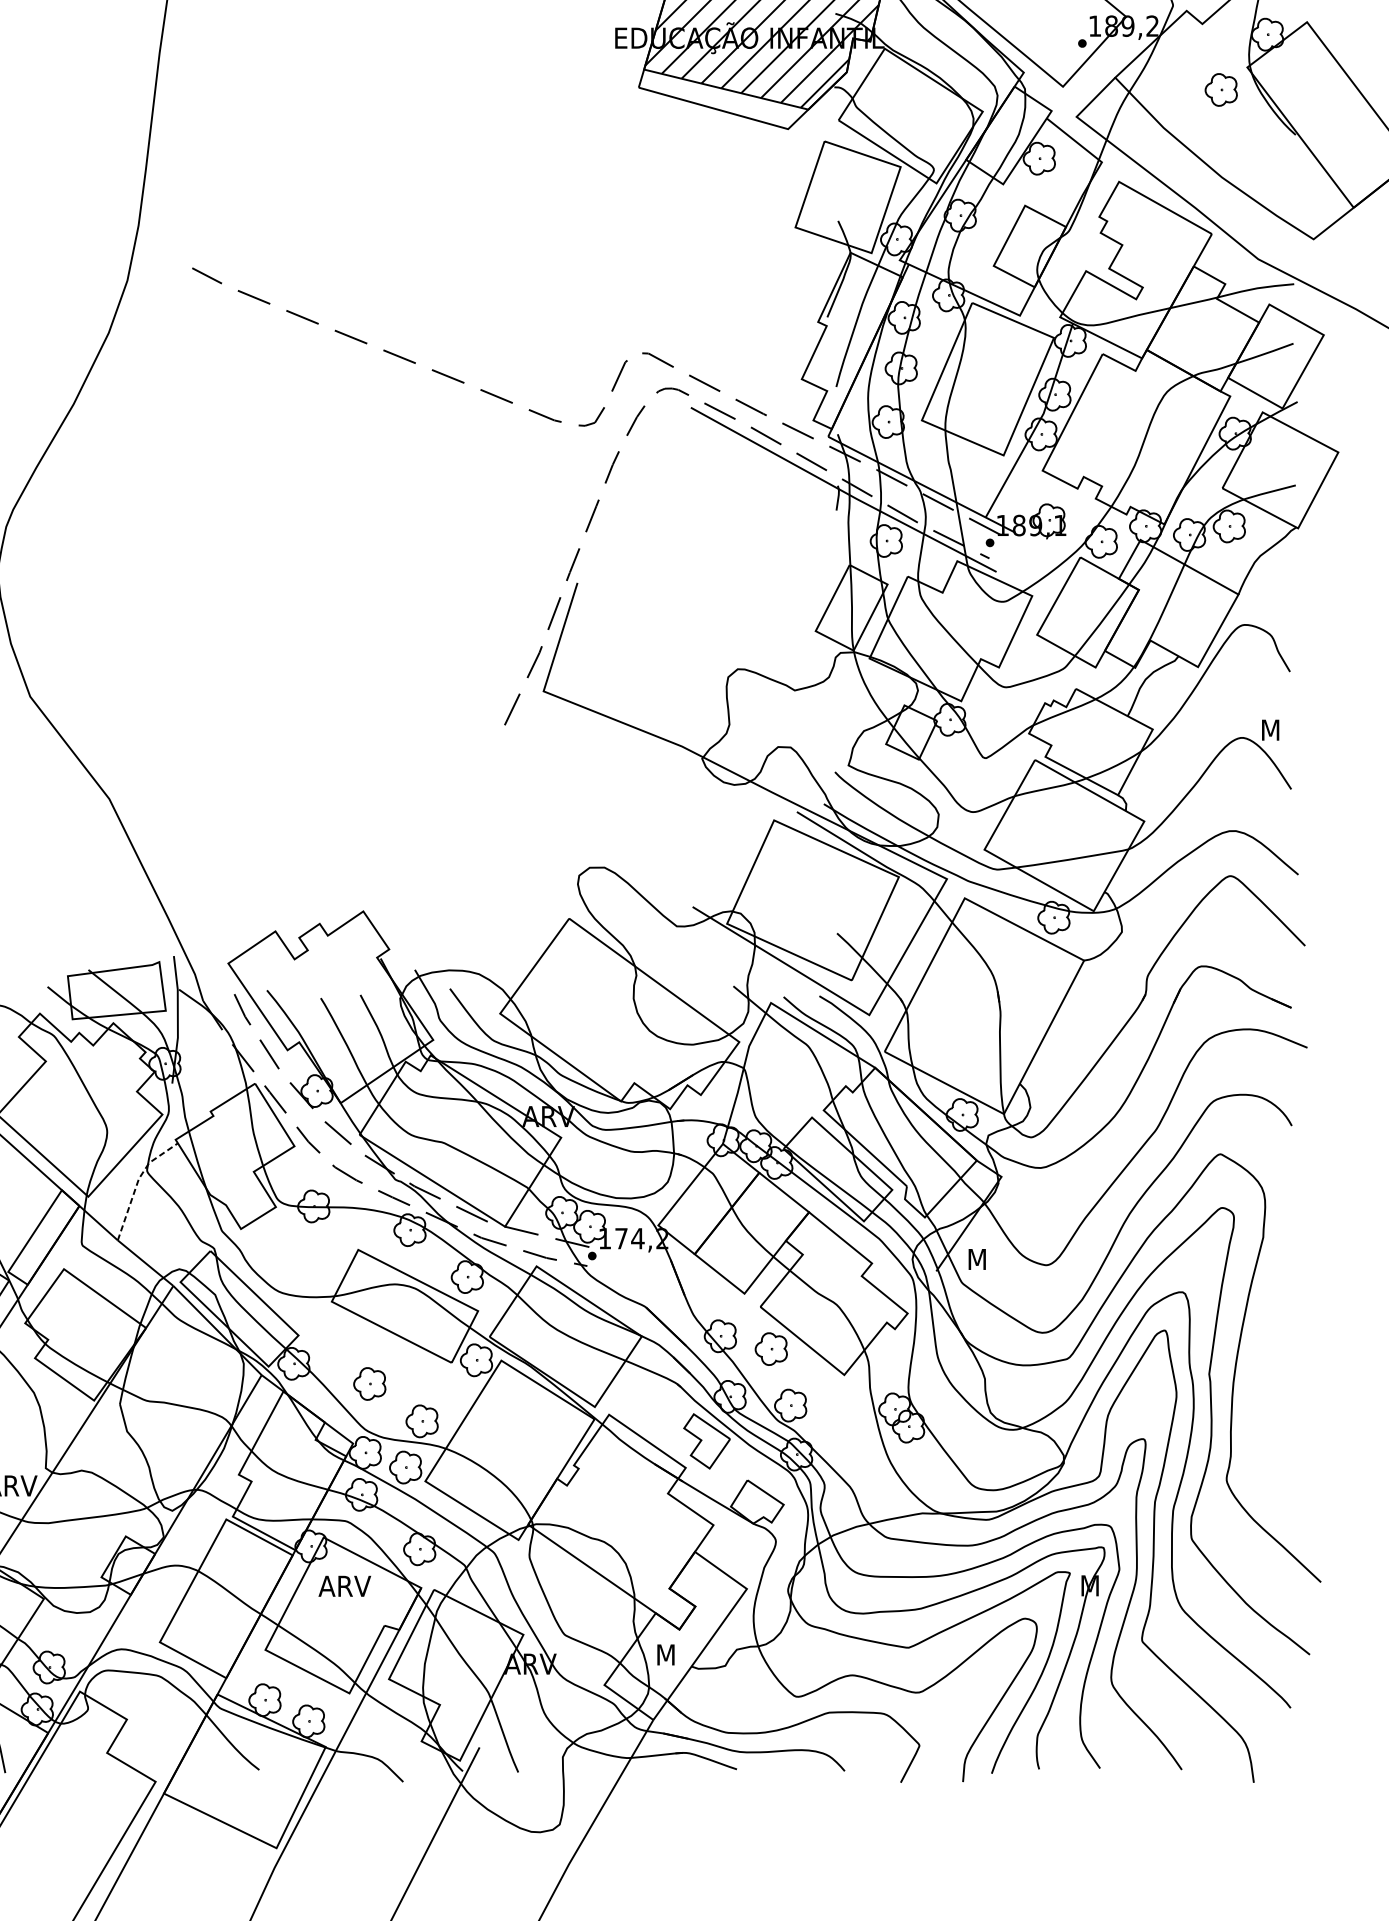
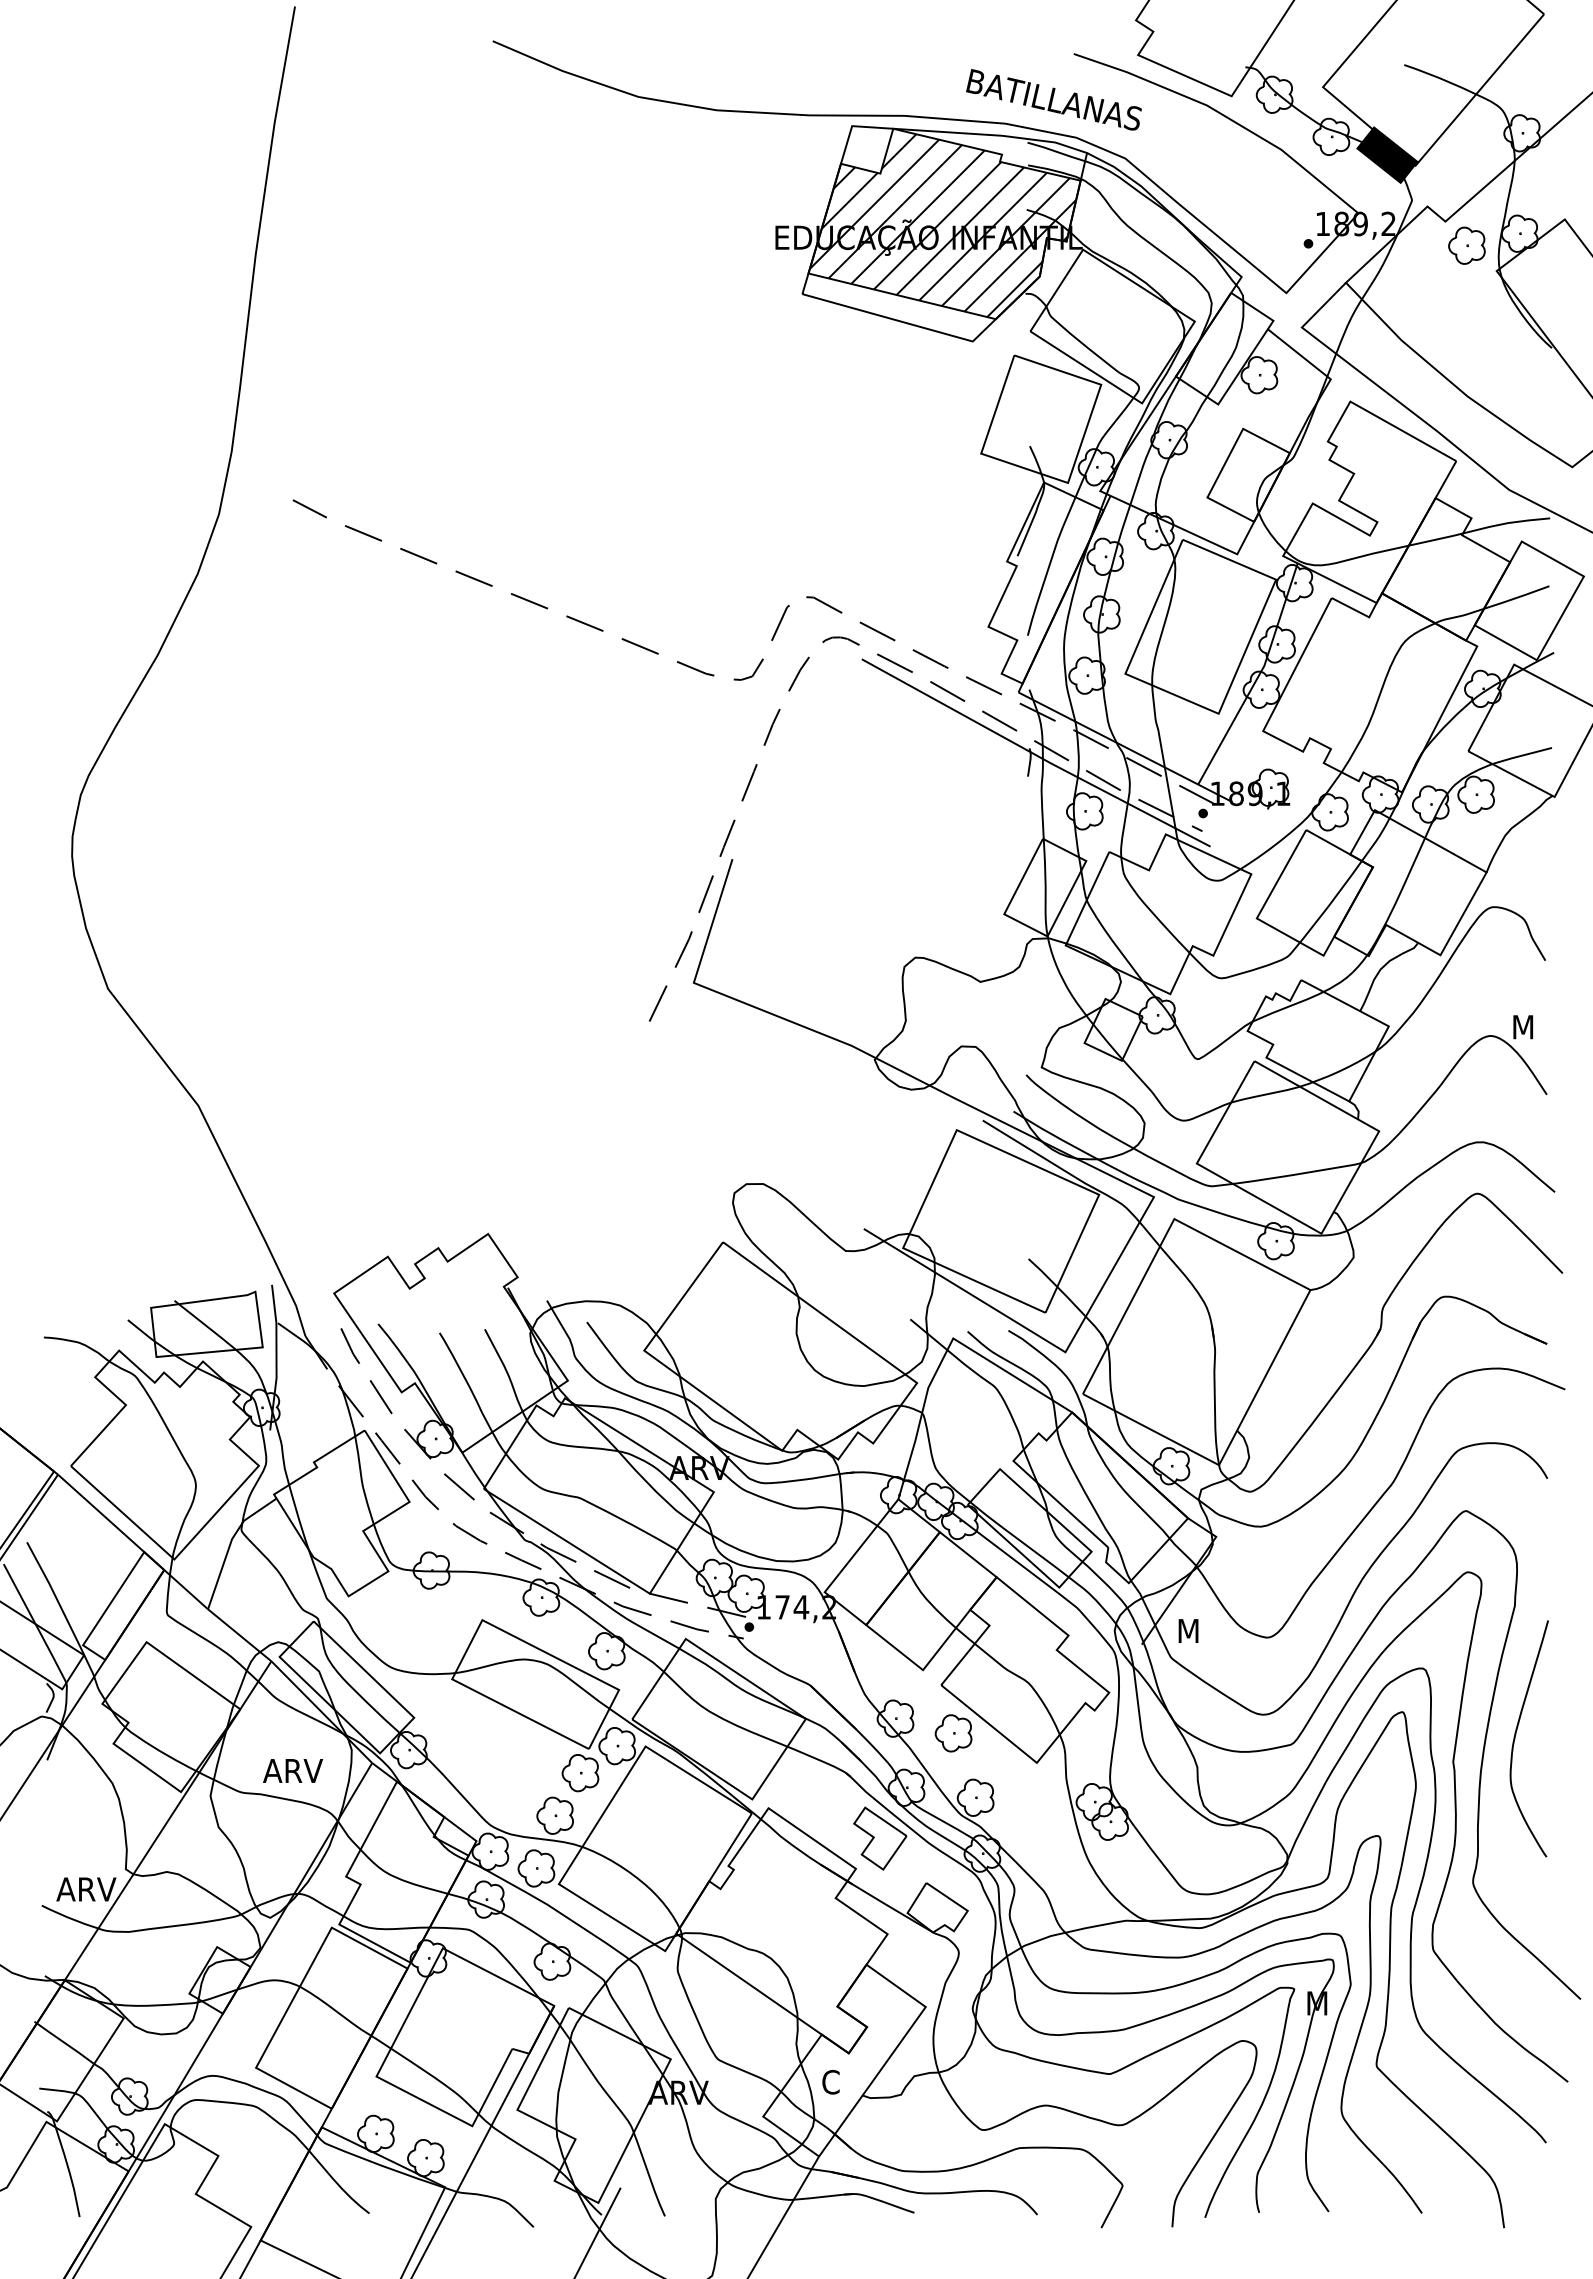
part: (1220, 89) -> (1466, 245), moved
line: (137, 1182) -> (230, 1543), dashed -> solid
curve: (1264, 1350) -> (1516, 1734), added
part: (369, 1384) -> (580, 1773), moved
text: (344, 1585) -> (292, 1770), moved
text: (665, 1655) -> (832, 2082), M -> C

